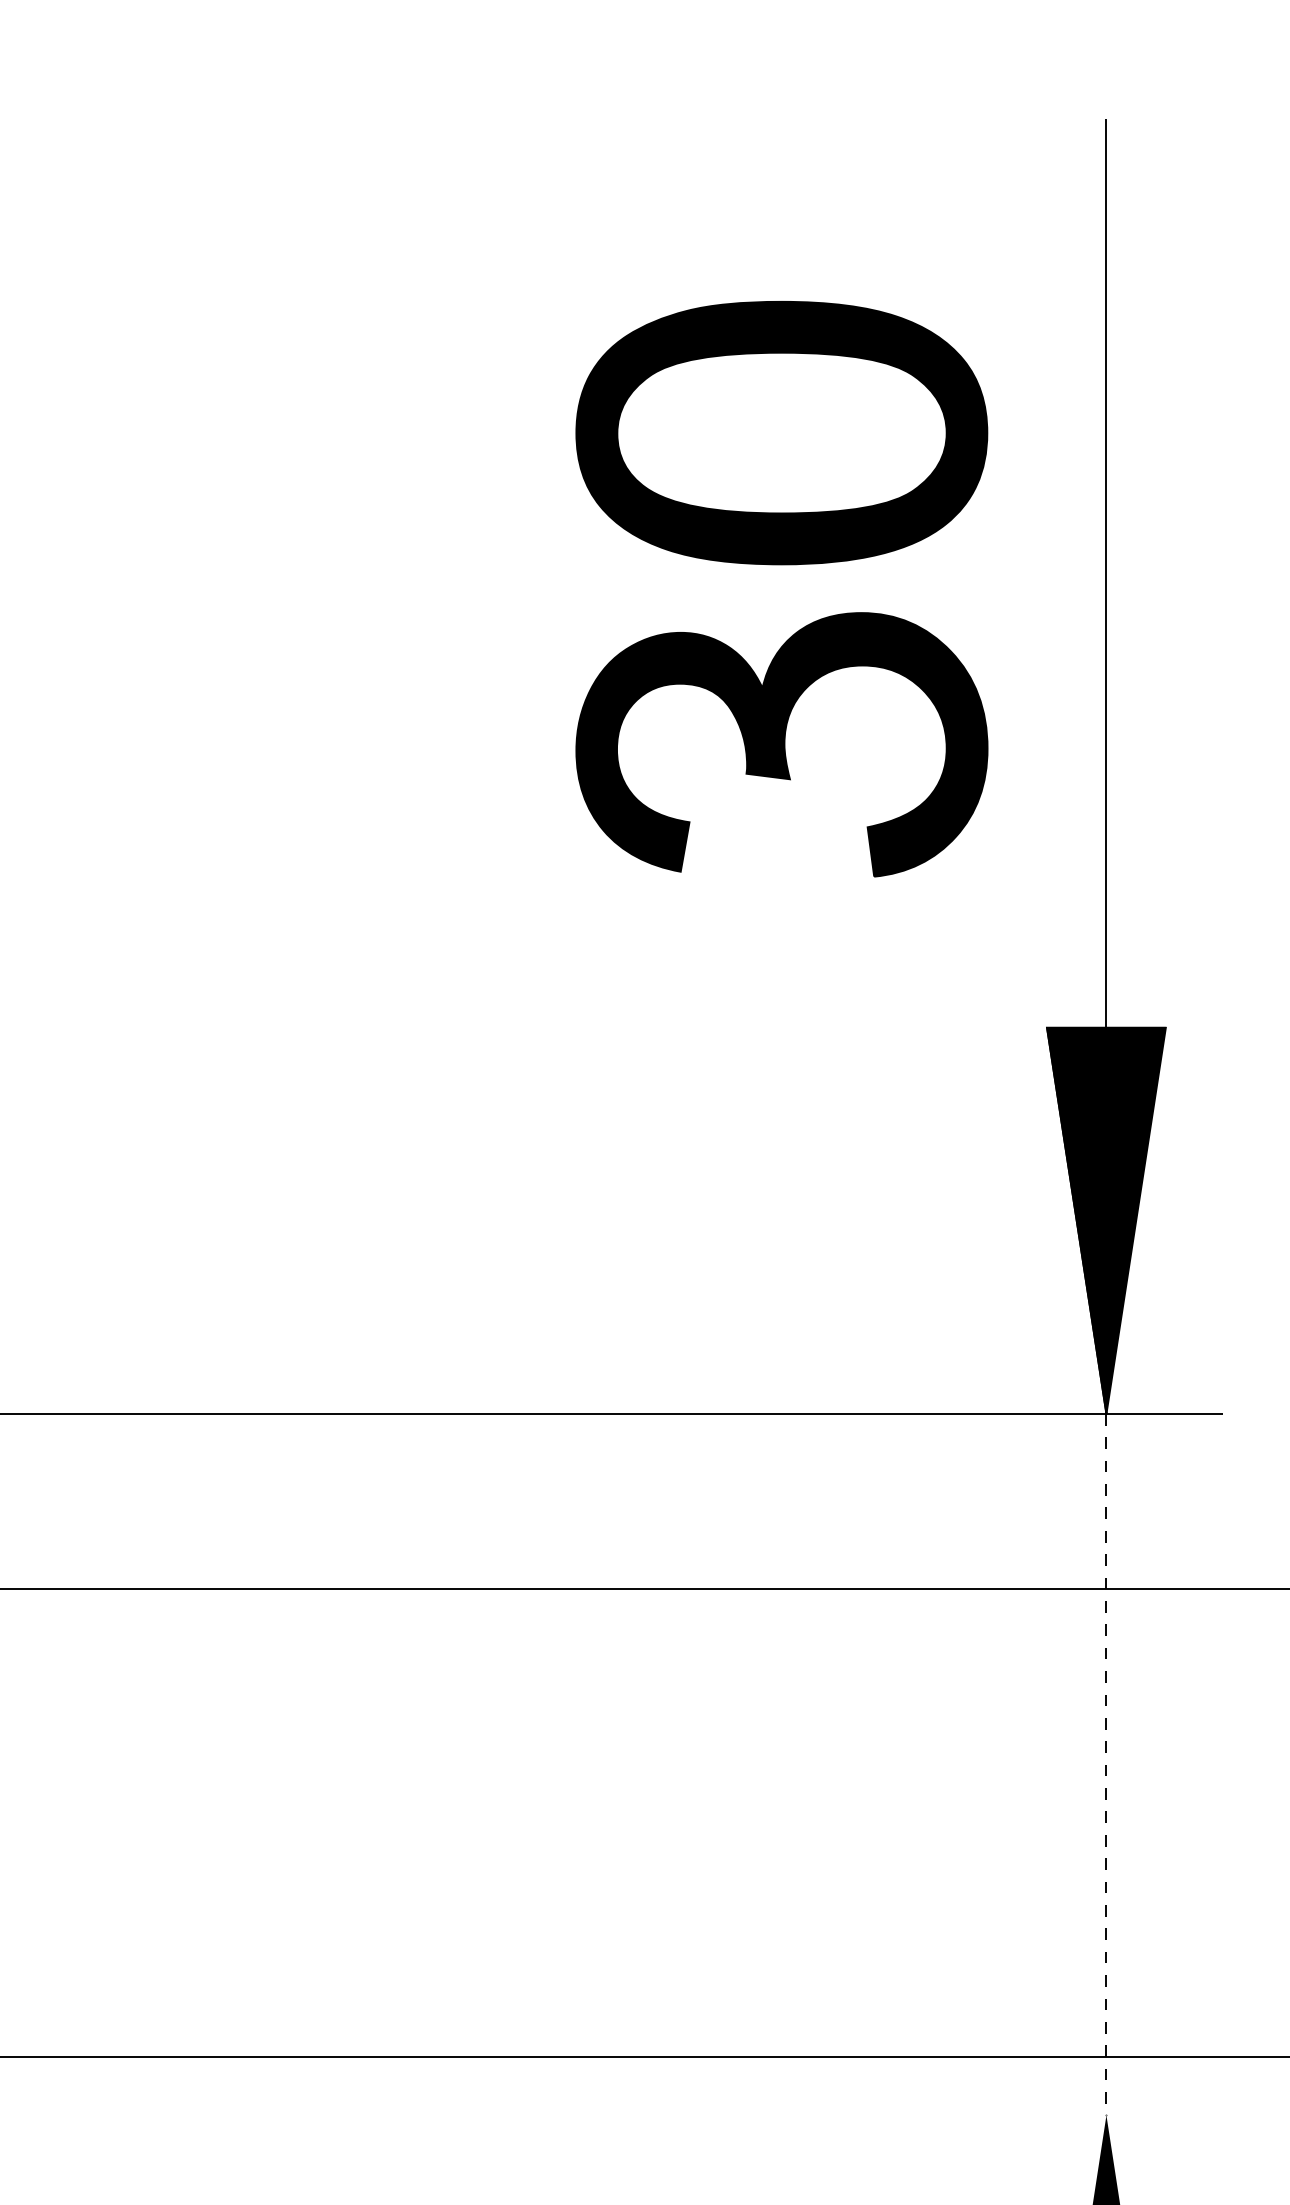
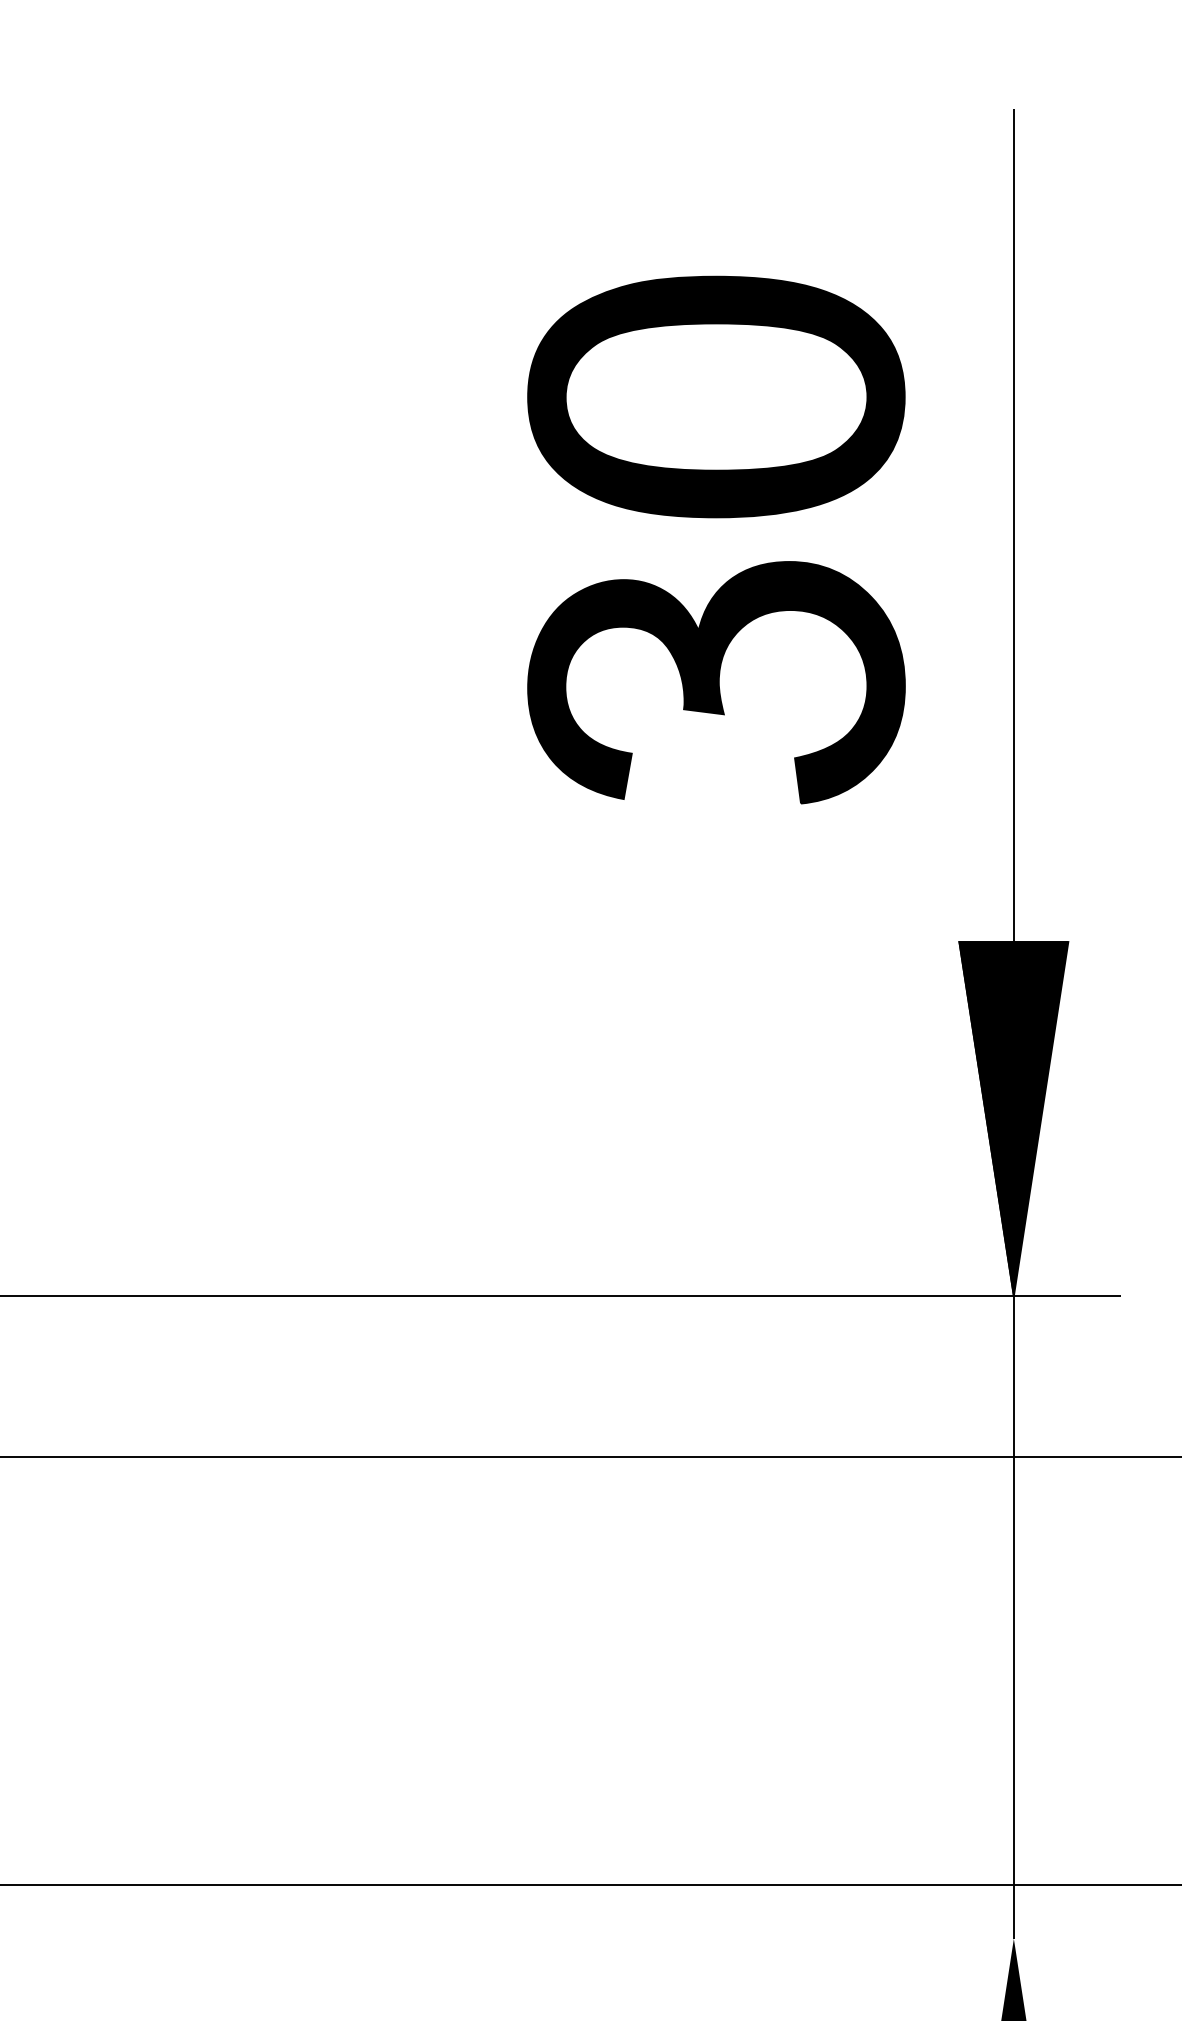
line: (1106, 1764) -> (1013, 1617), dashed -> solid

